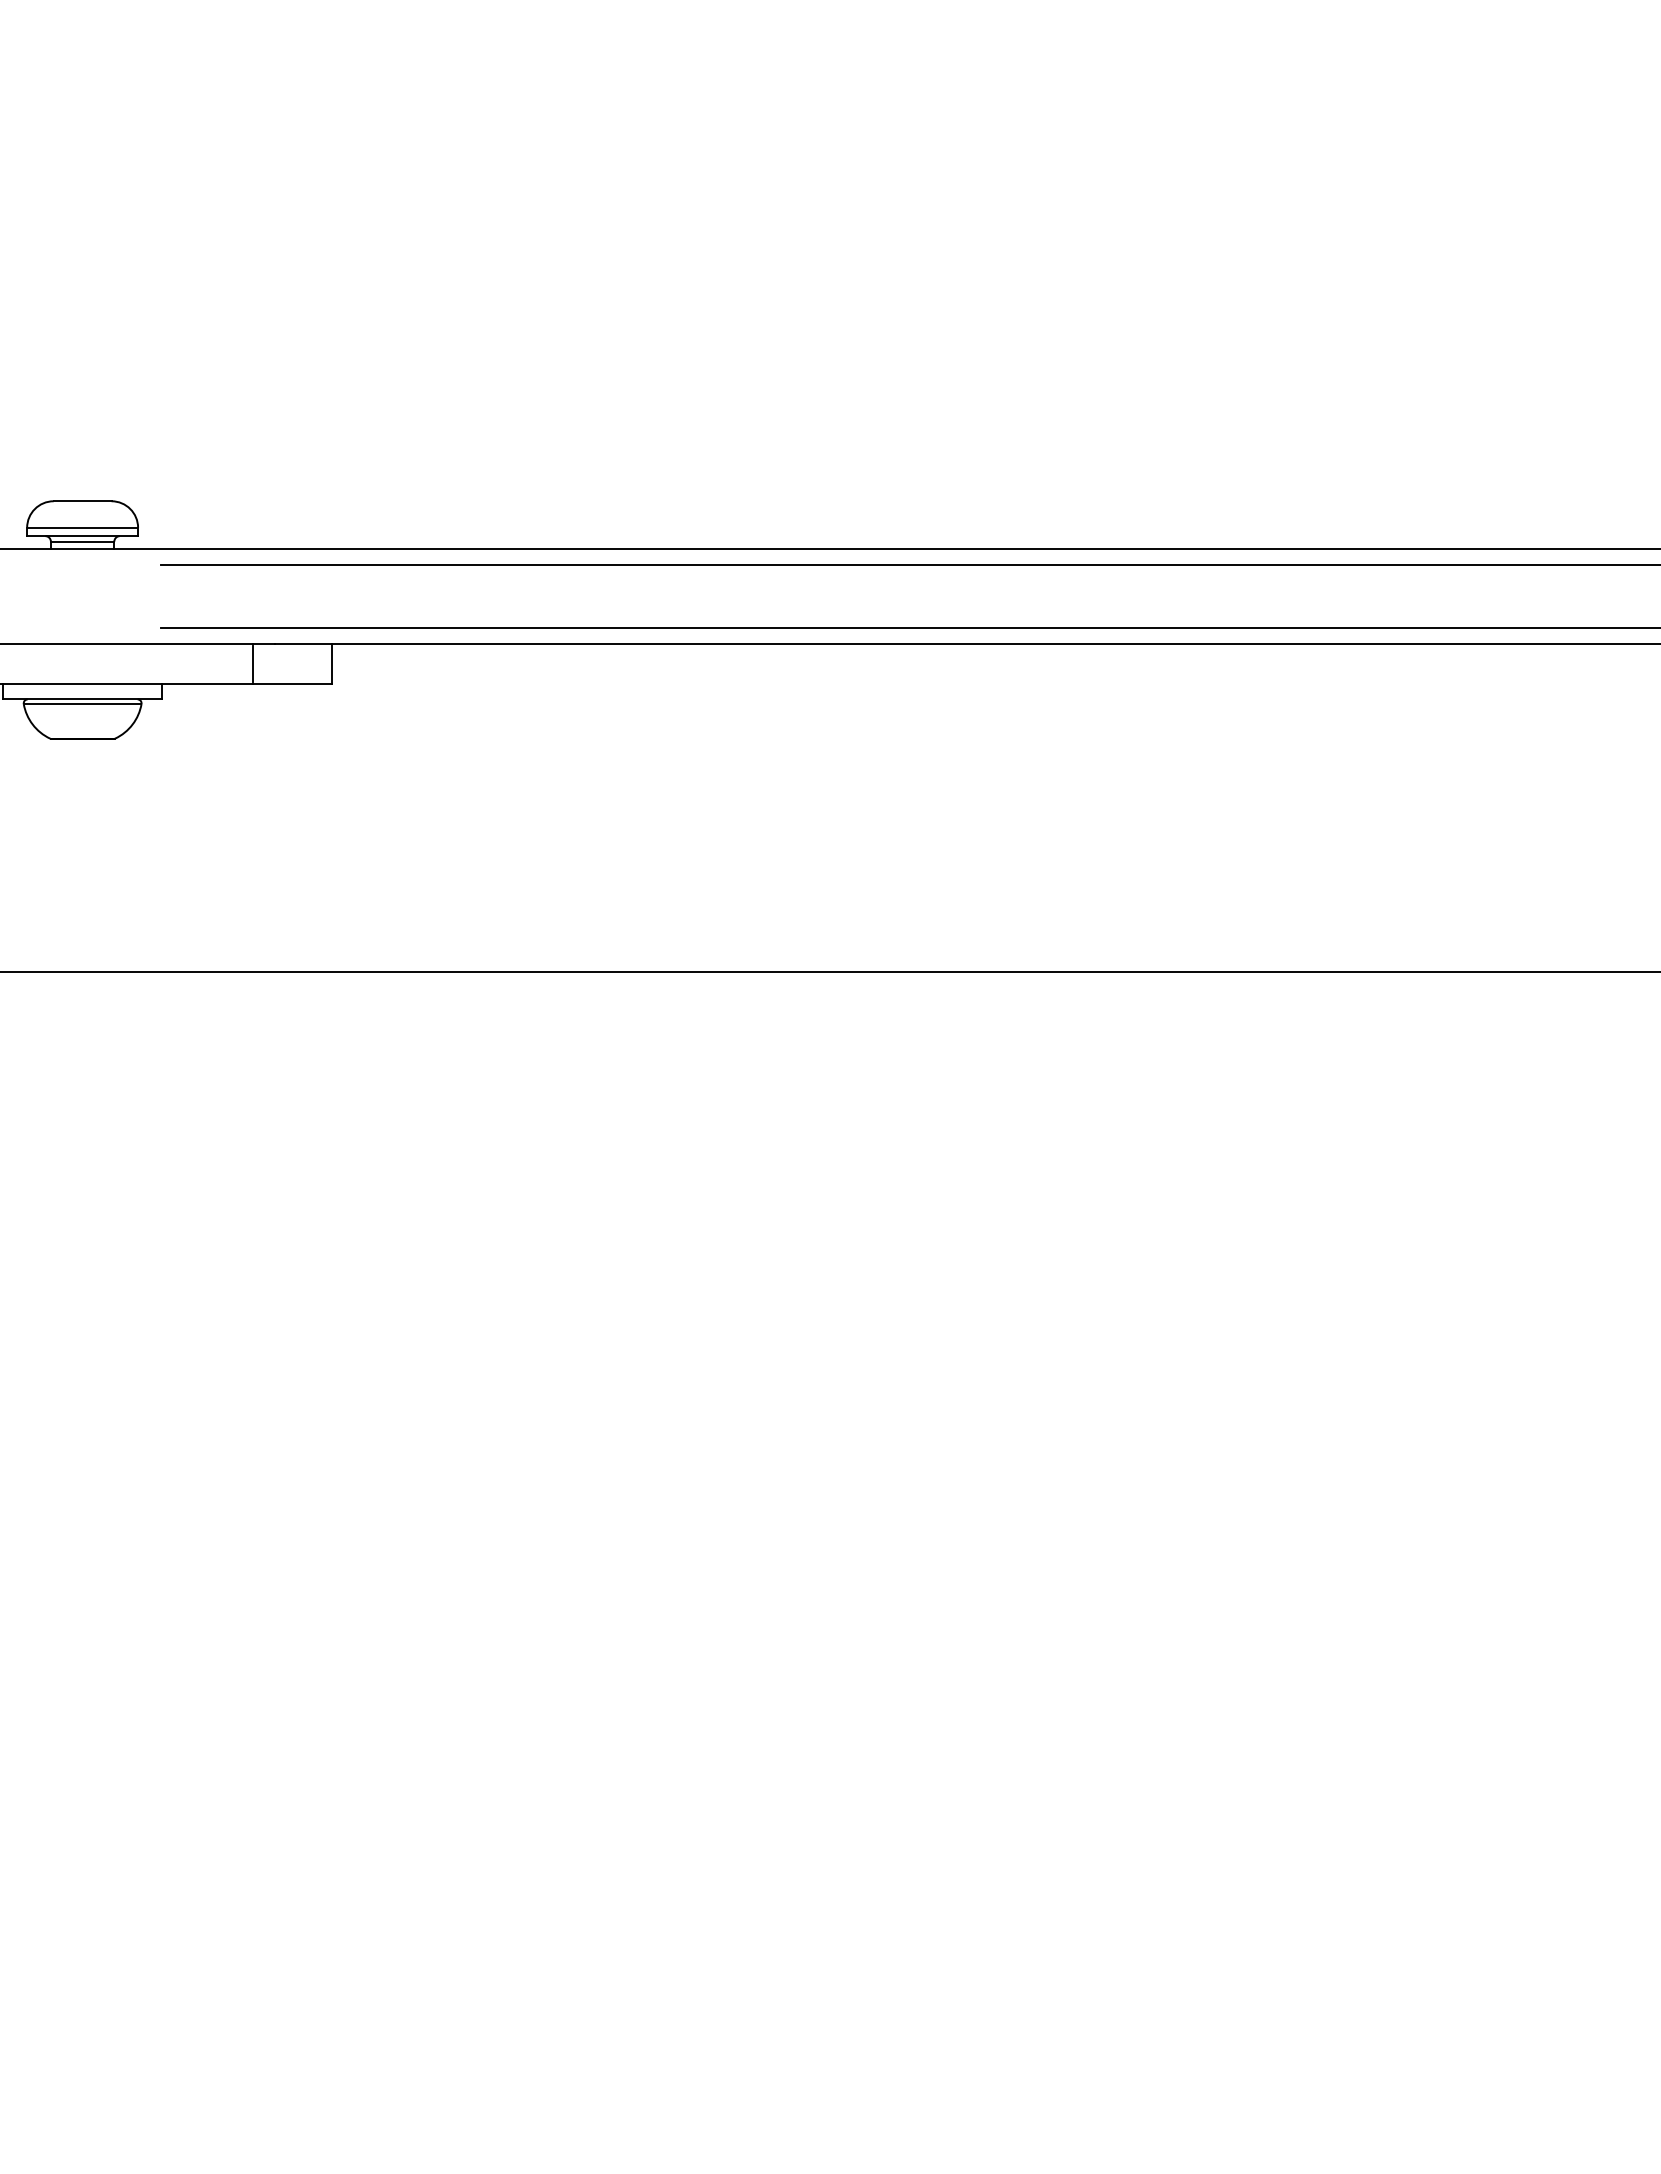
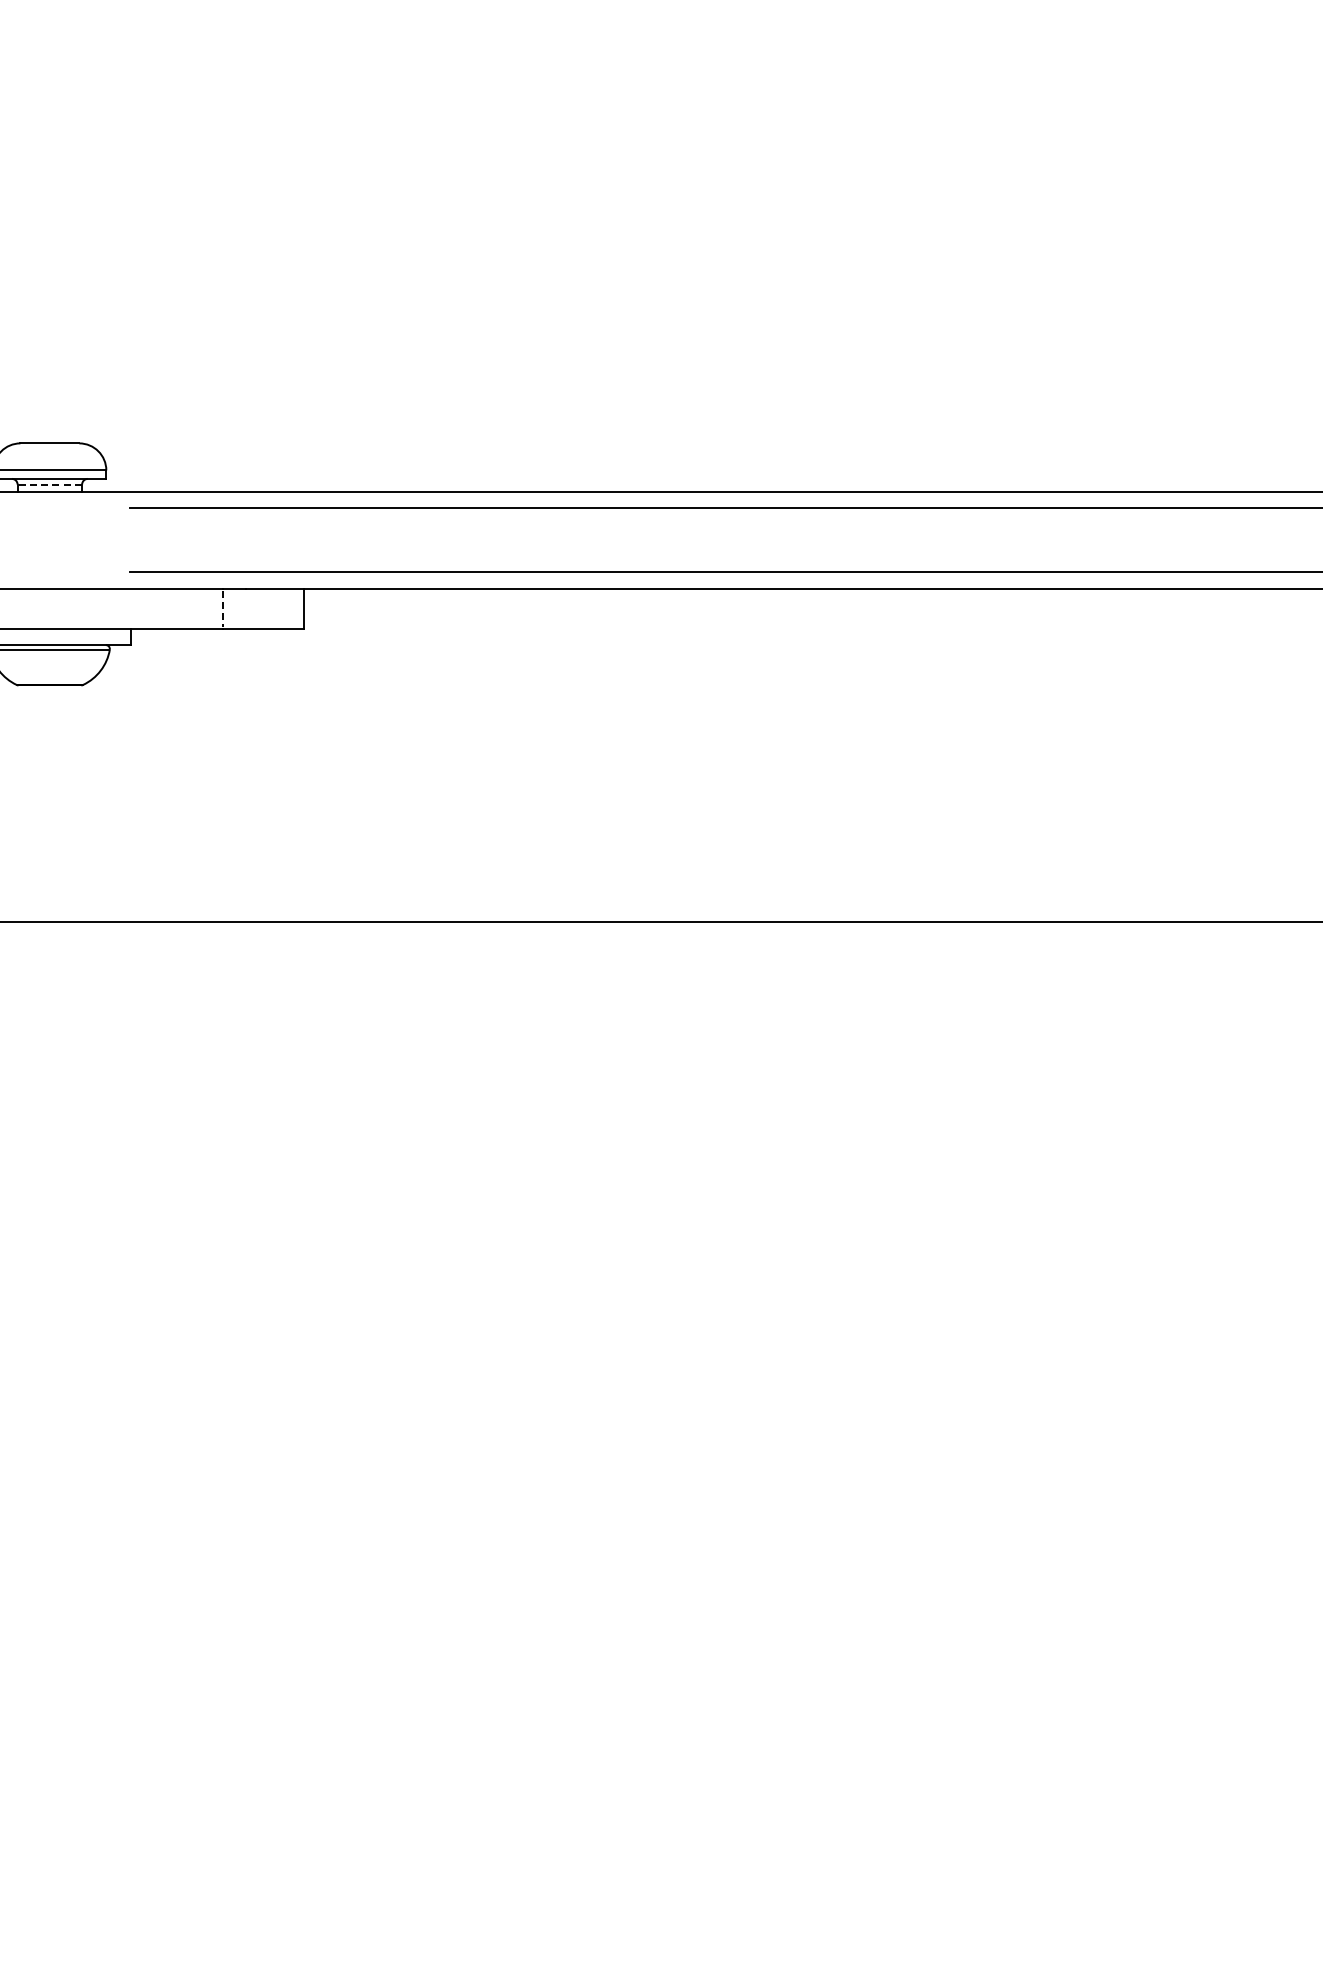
line: (82, 541) -> (49, 484), solid -> dashed
line: (253, 663) -> (223, 608), solid -> dashed

